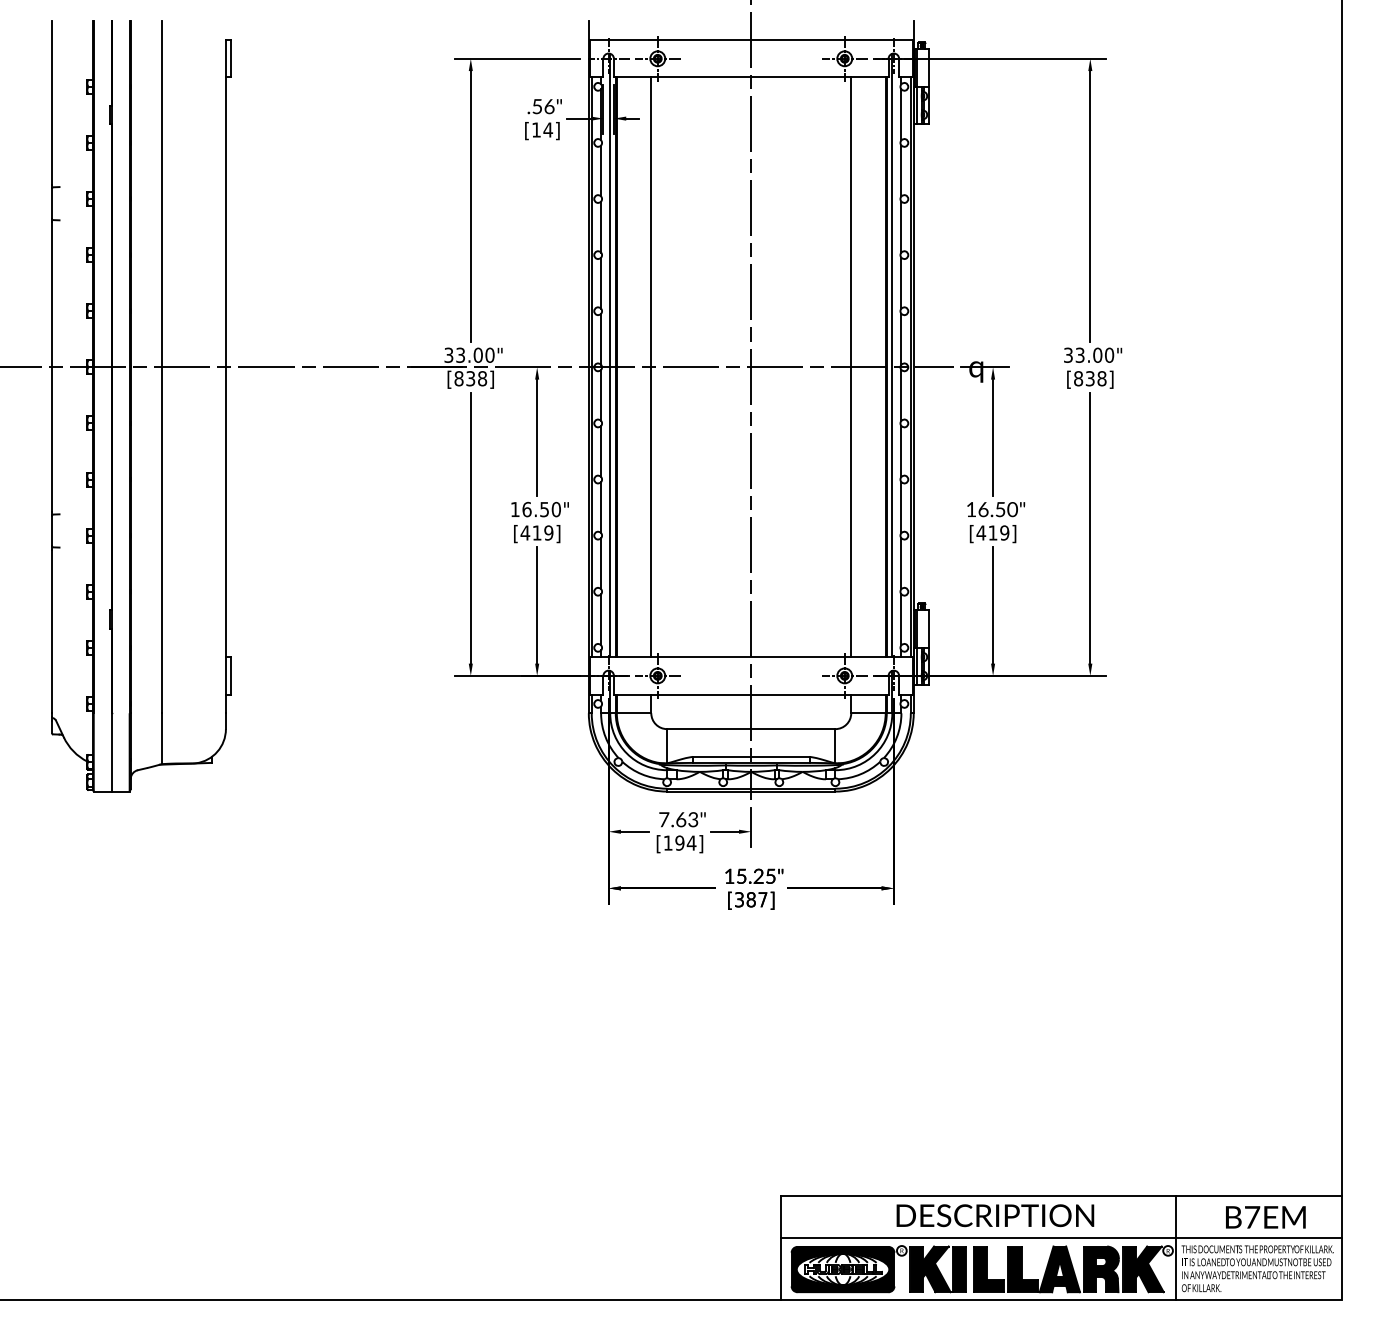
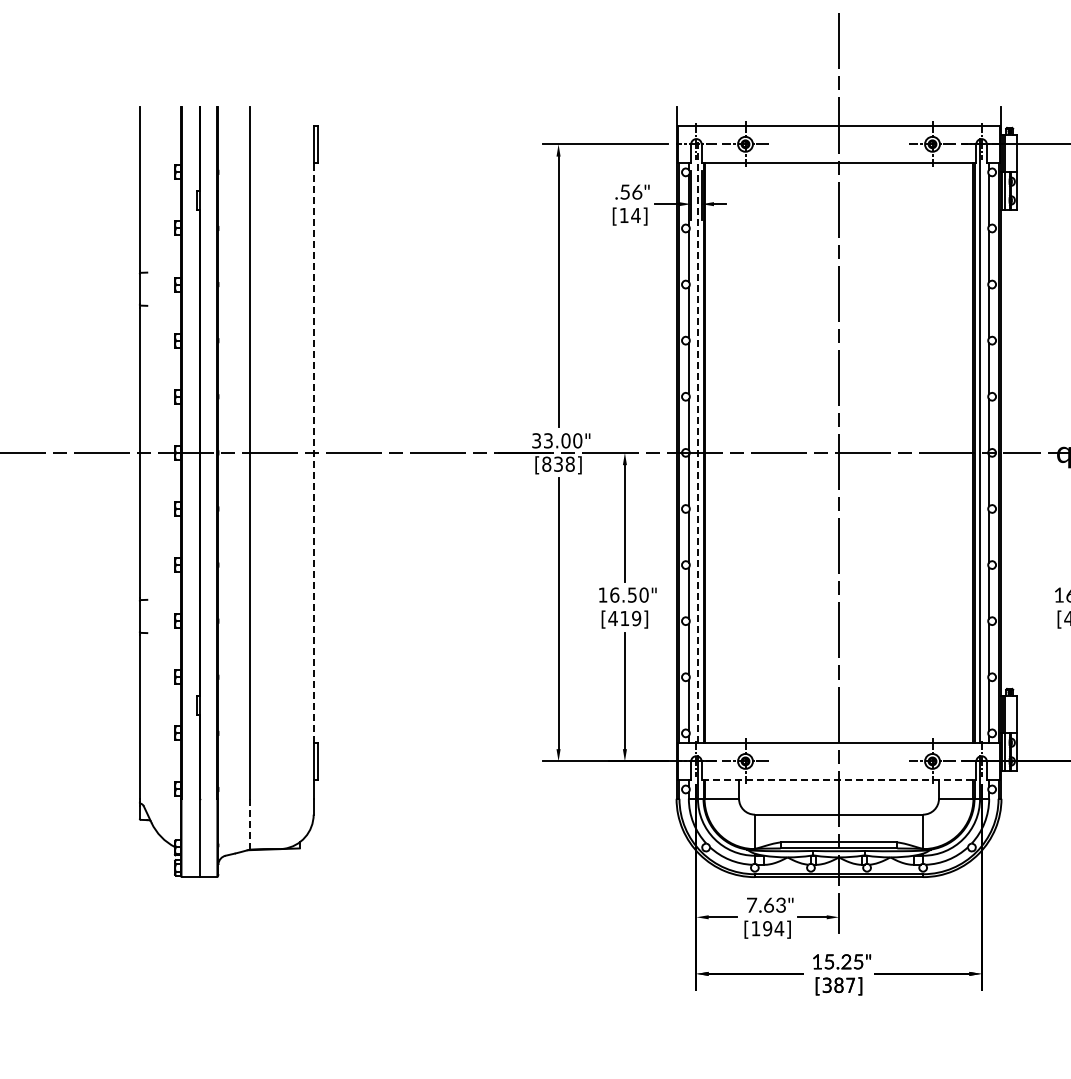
line: (610, 355) -> (698, 441), solid -> dashed
line: (225, 367) -> (313, 453), solid -> dashed
line: (651, 367) -> (739, 453), removed
line: (851, 367) -> (939, 453), removed
line: (751, 694) -> (839, 780), solid -> dashed
line: (161, 739) -> (249, 825), solid -> dashed

